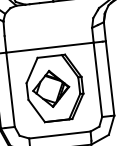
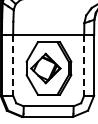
line: (98, 81) -> (84, 66), solid -> dashed
line: (11, 90) -> (13, 66), solid -> dashed

